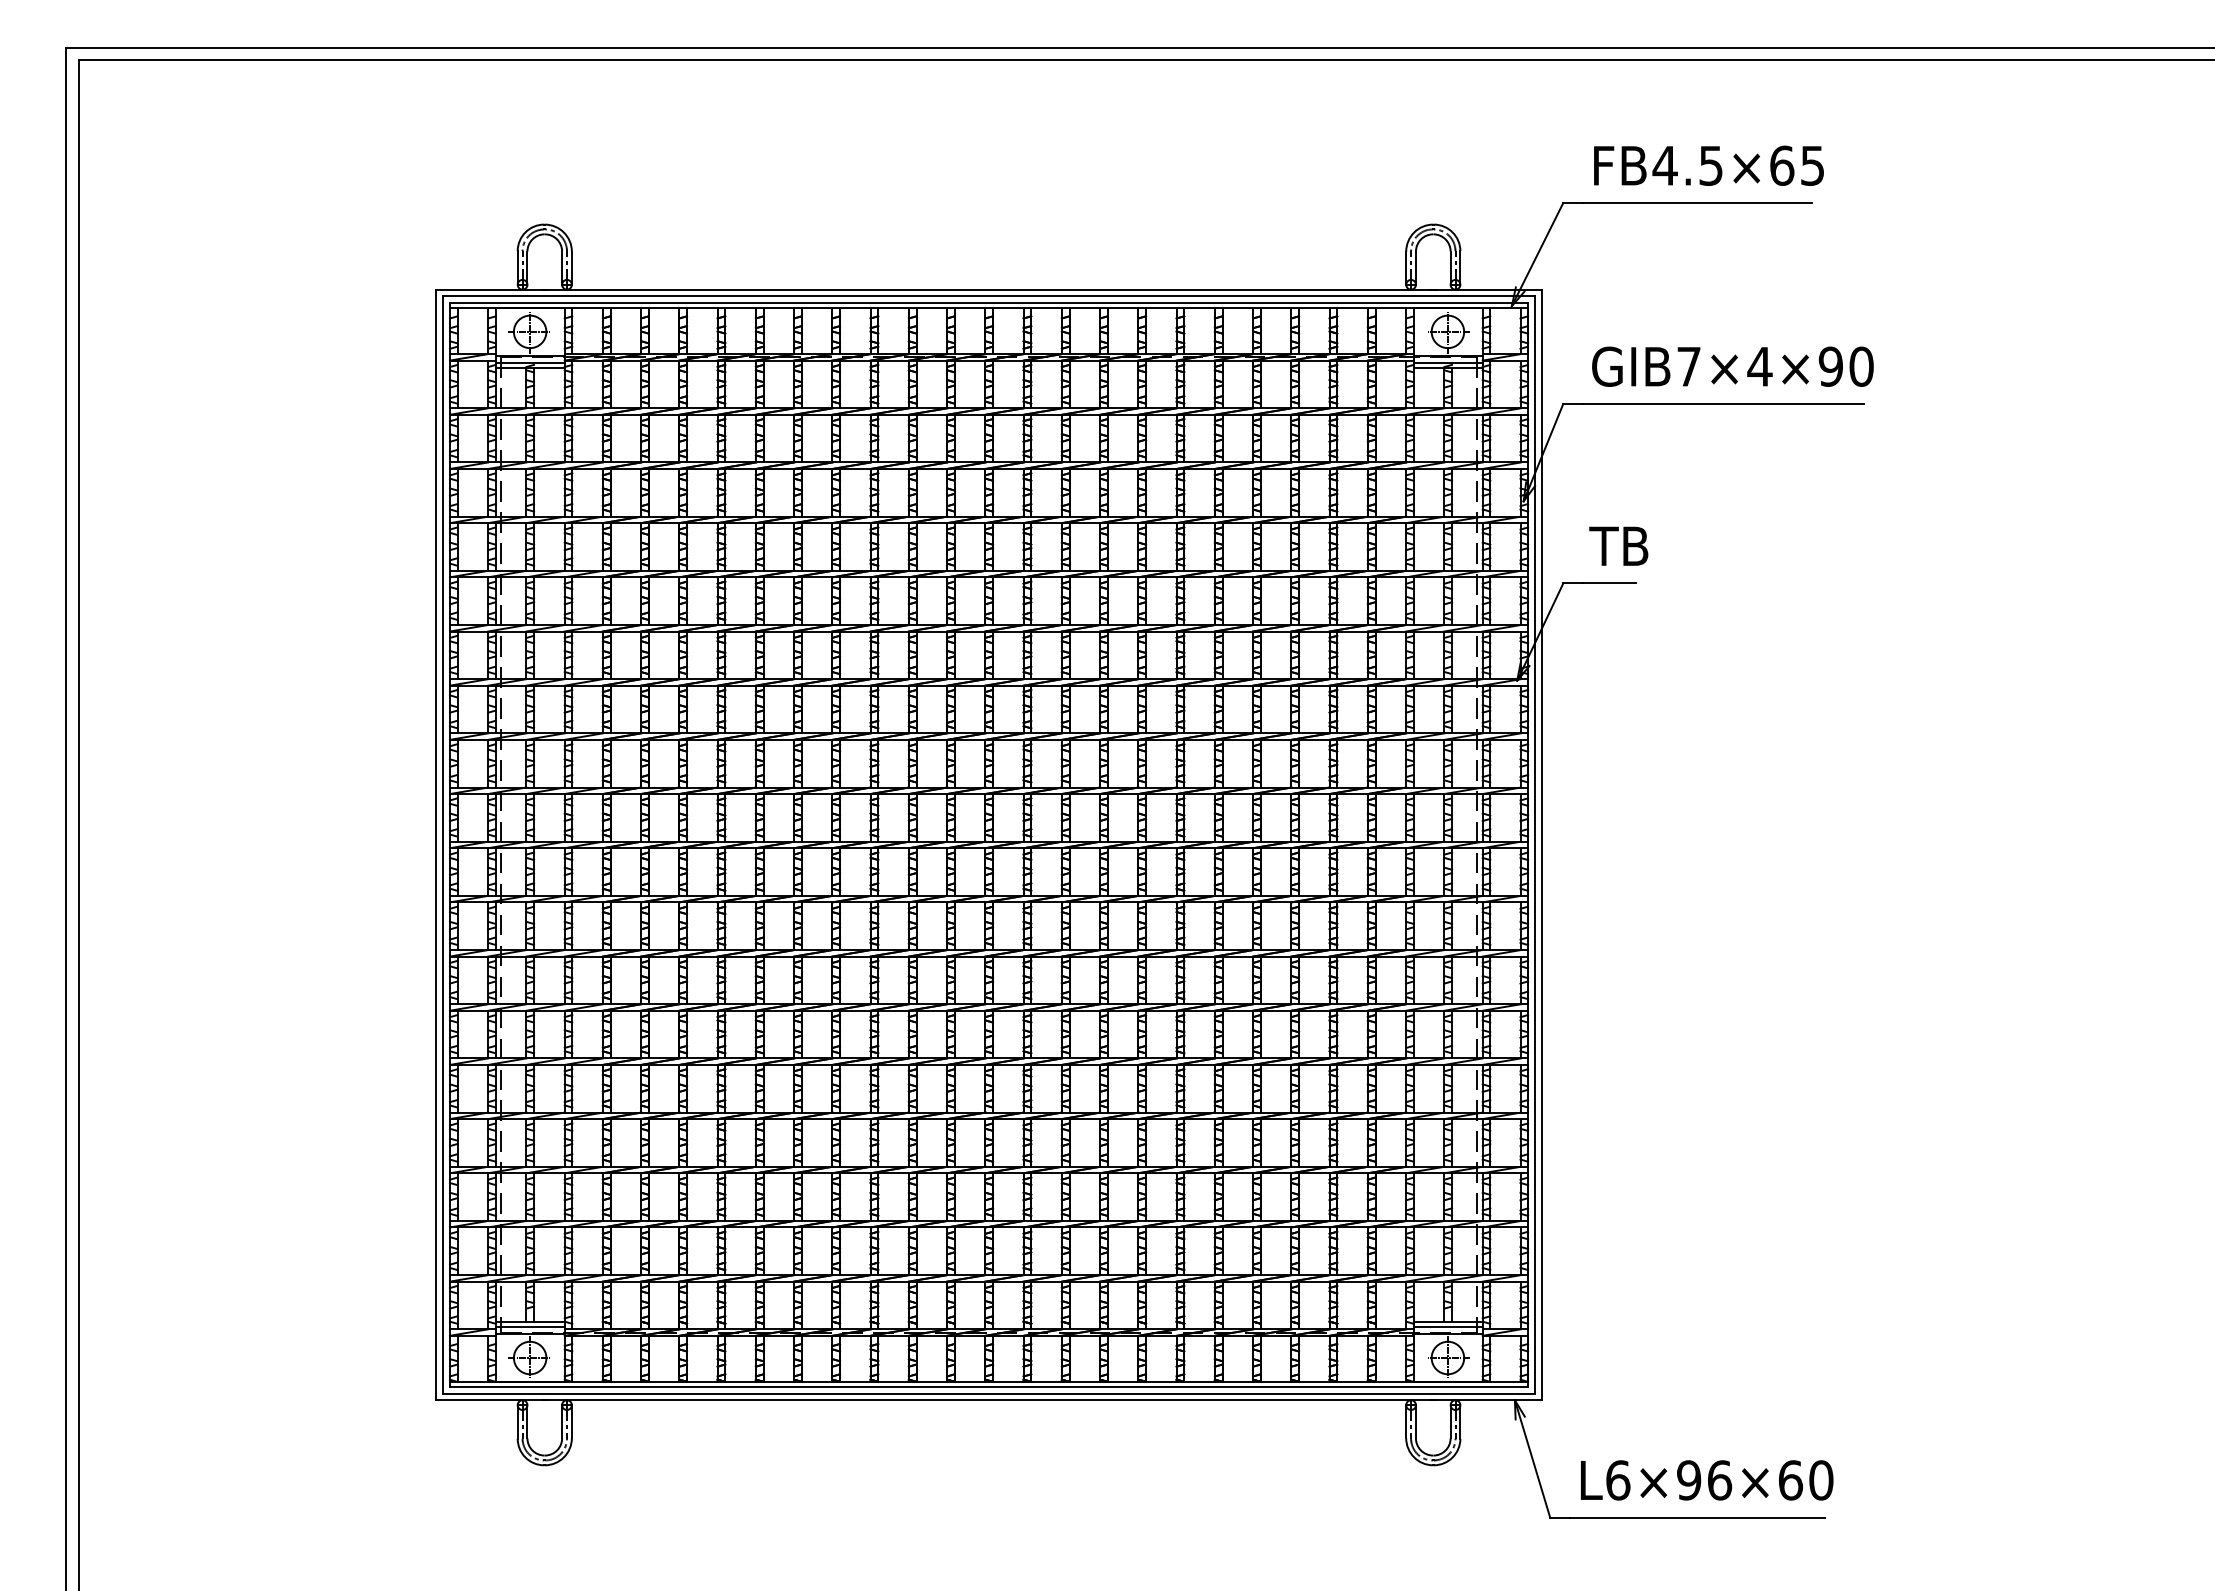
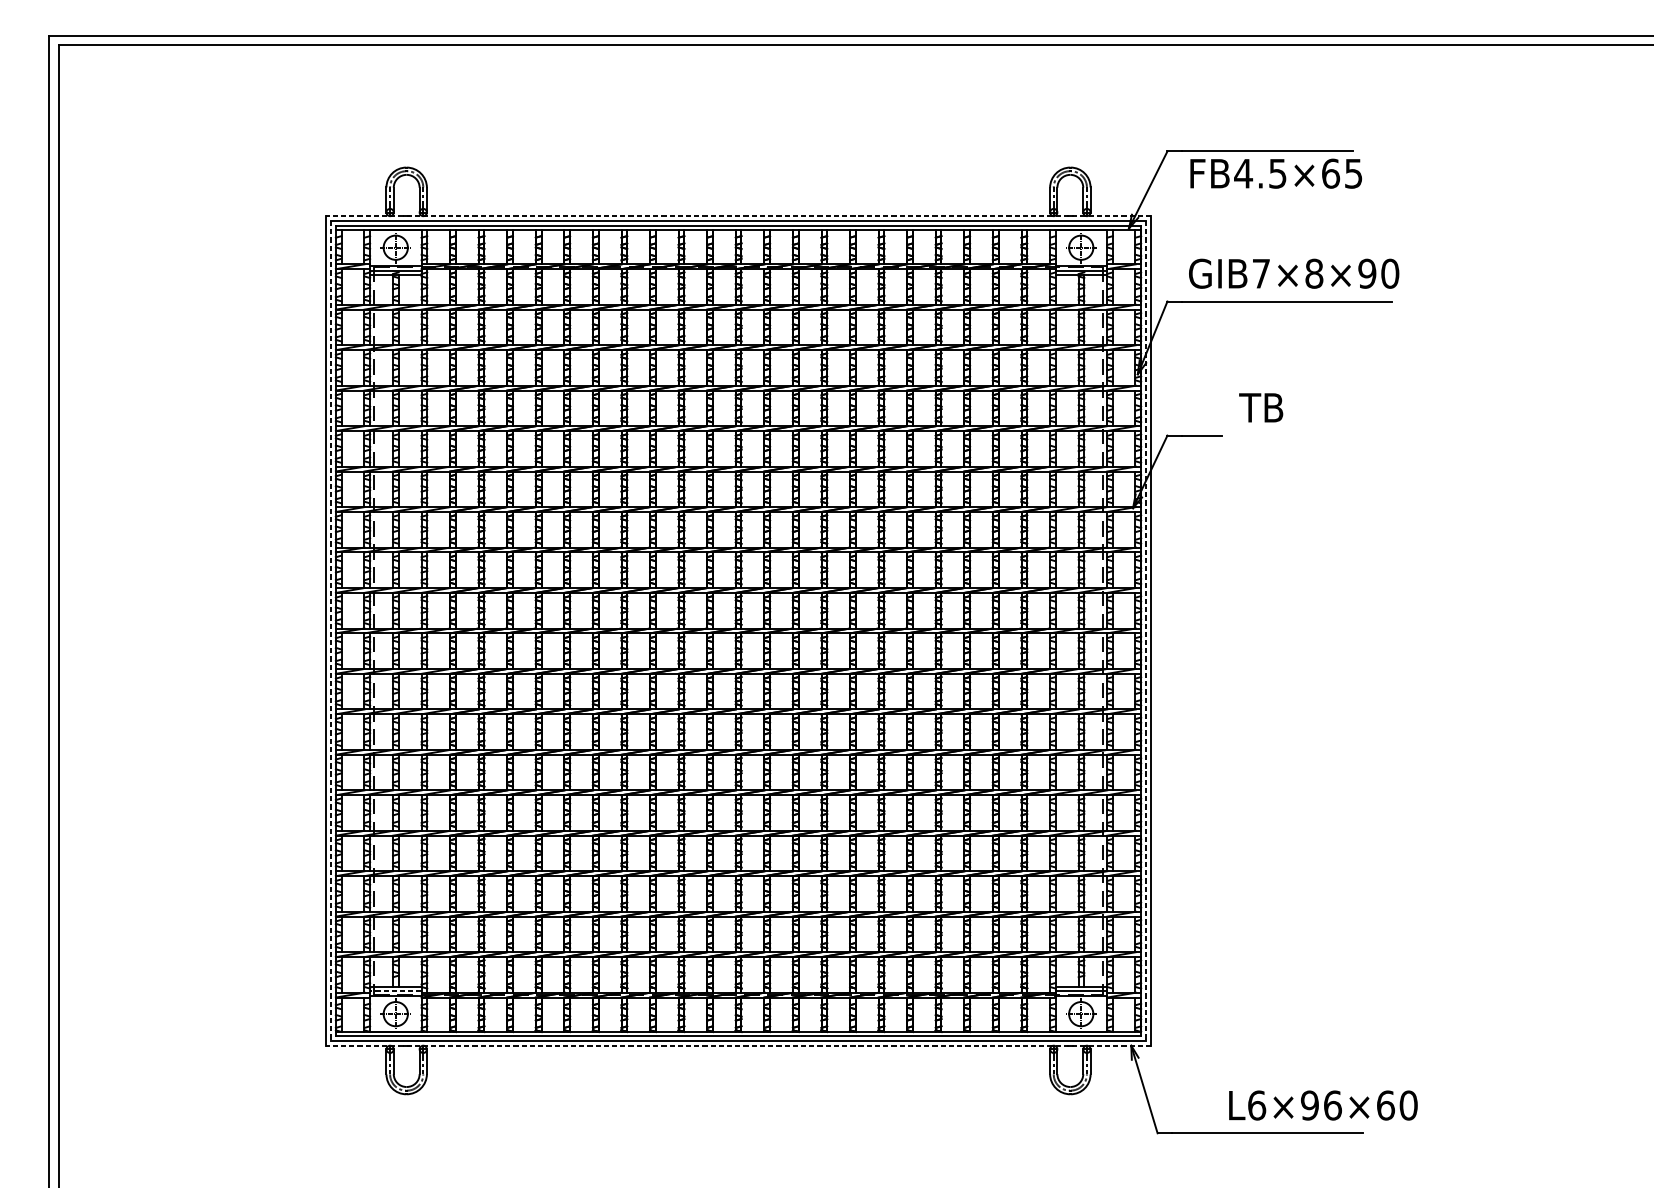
text: (1708, 165) -> (1275, 173), moved
line: (989, 289) -> (738, 216), solid -> dashed
text: (1759, 366) -> (1313, 273), GIB7×4×90 -> GIB7×8×90
text: (1618, 545) -> (1260, 407), moved
line: (442, 844) -> (330, 630), solid -> dashed
line: (1535, 844) -> (1146, 630), solid -> dashed
line: (529, 1326) -> (395, 990), solid -> dashed
line: (989, 1400) -> (738, 1045), solid -> dashed
text: (1707, 1480) -> (1323, 1105), moved

